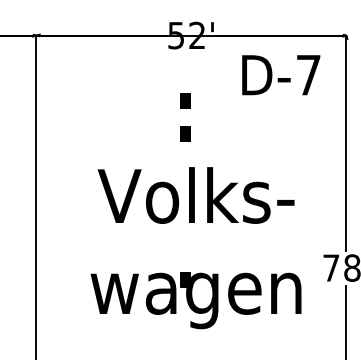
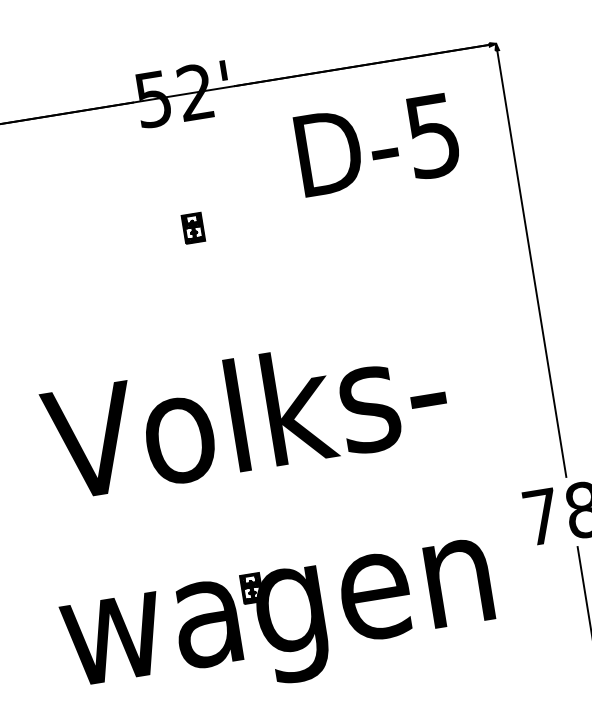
text: (308, 75) -> (432, 136), D-7 -> D-5
part: (185, 133) -> (203, 293), removed

